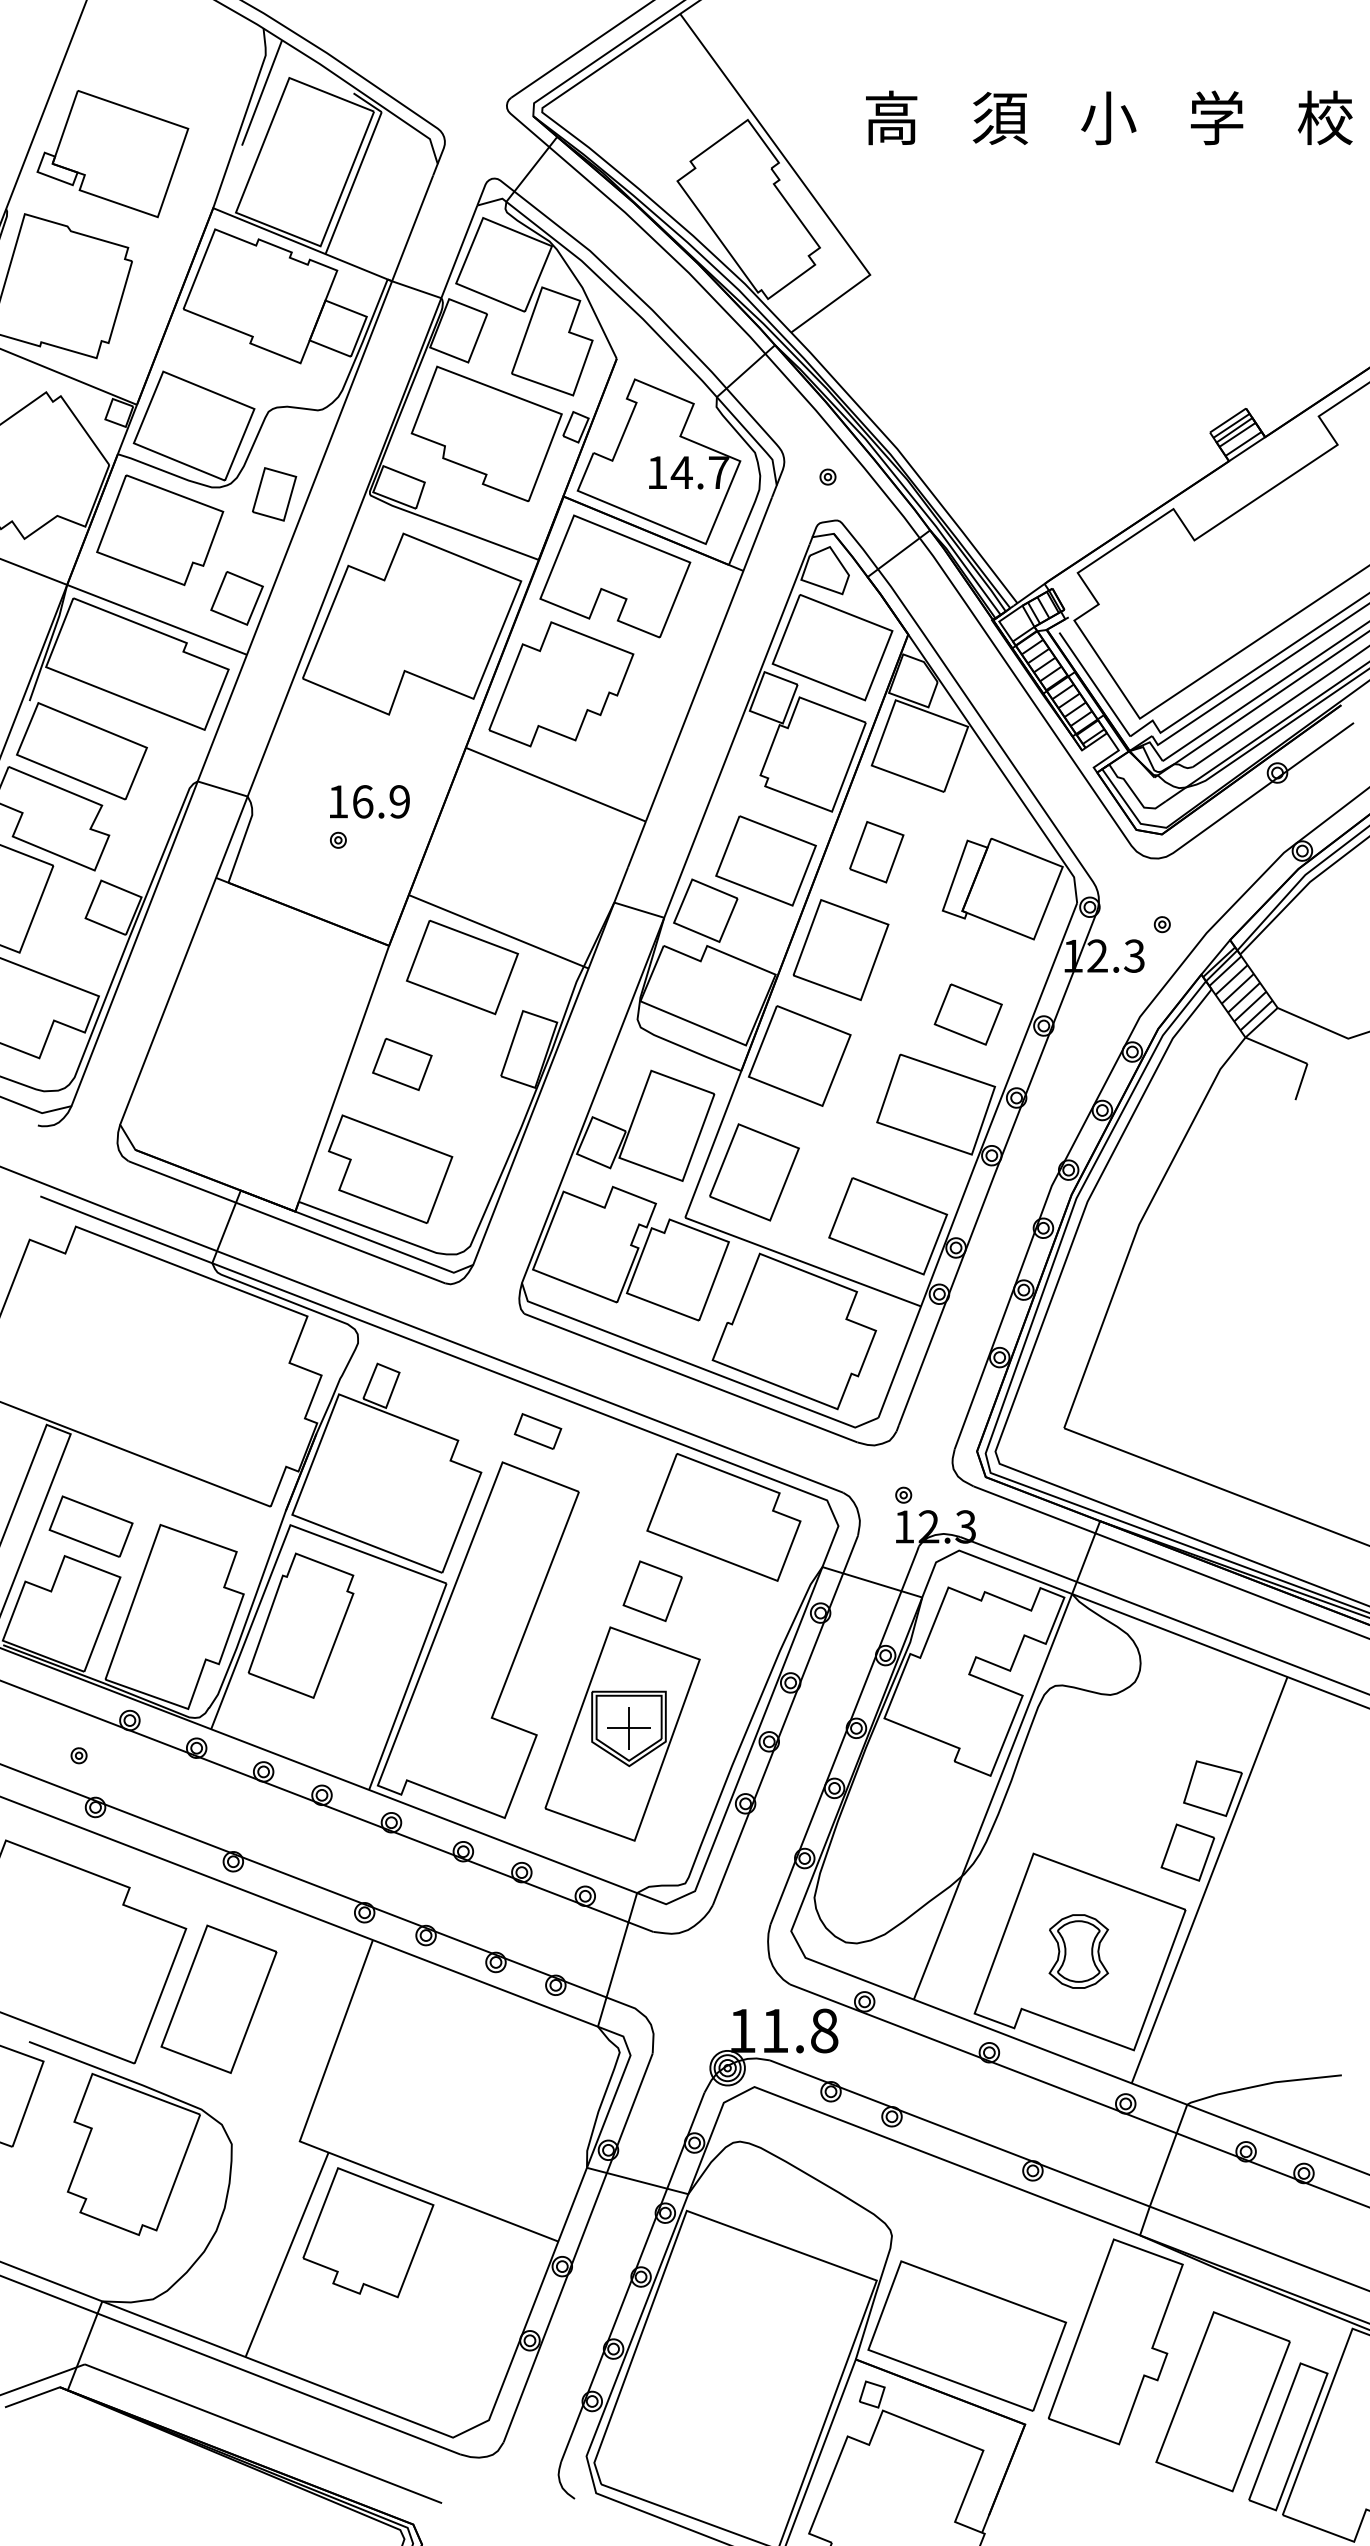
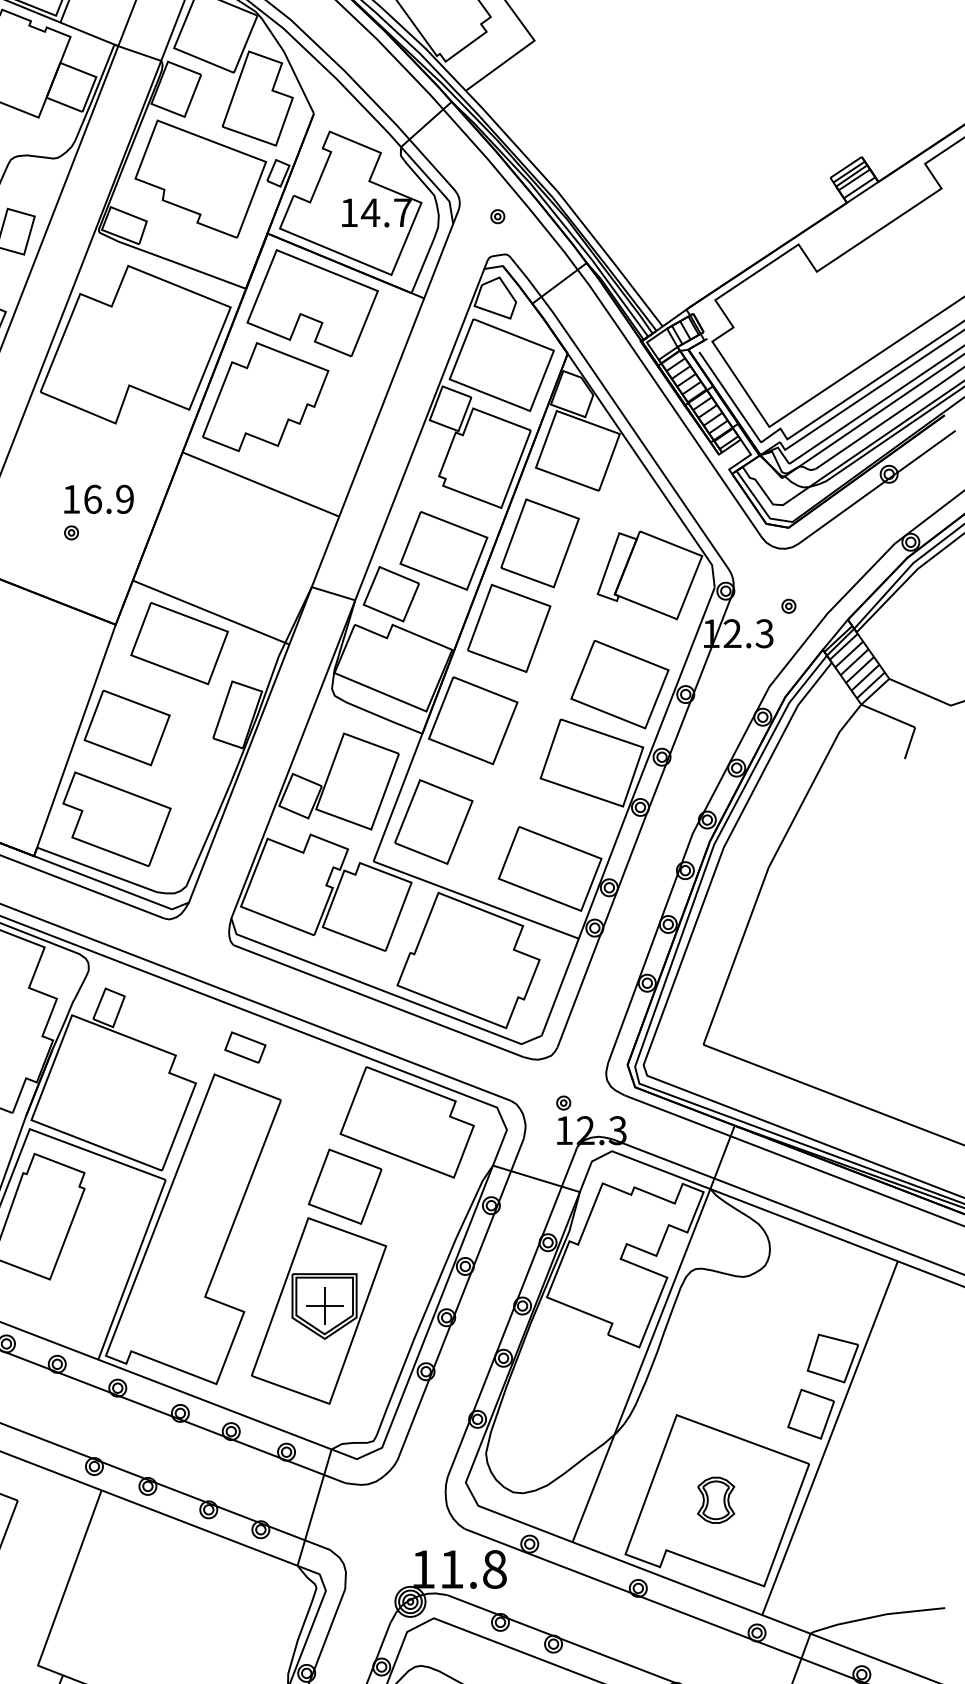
part: (876, 851) -> (540, 542), size x1.67
part: (968, 1014) -> (620, 684), size x1.67
part: (402, 1064) -> (127, 728), size x1.67
part: (652, 1590) -> (345, 1186), size x1.43
part: (1078, 1951) -> (715, 1500), size x0.71

